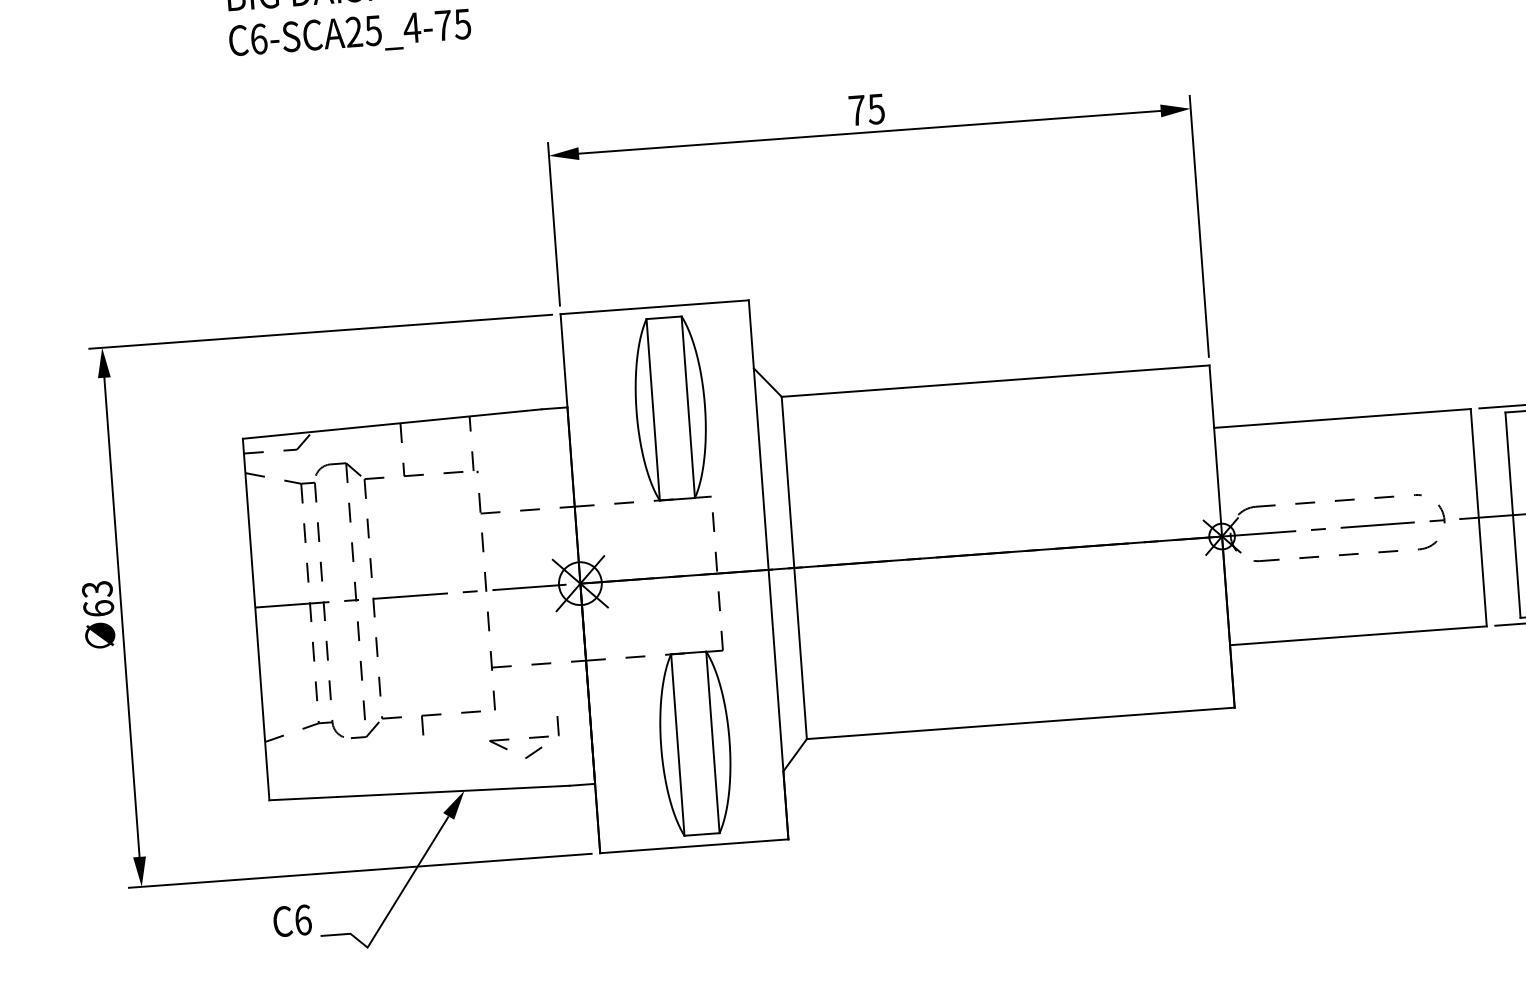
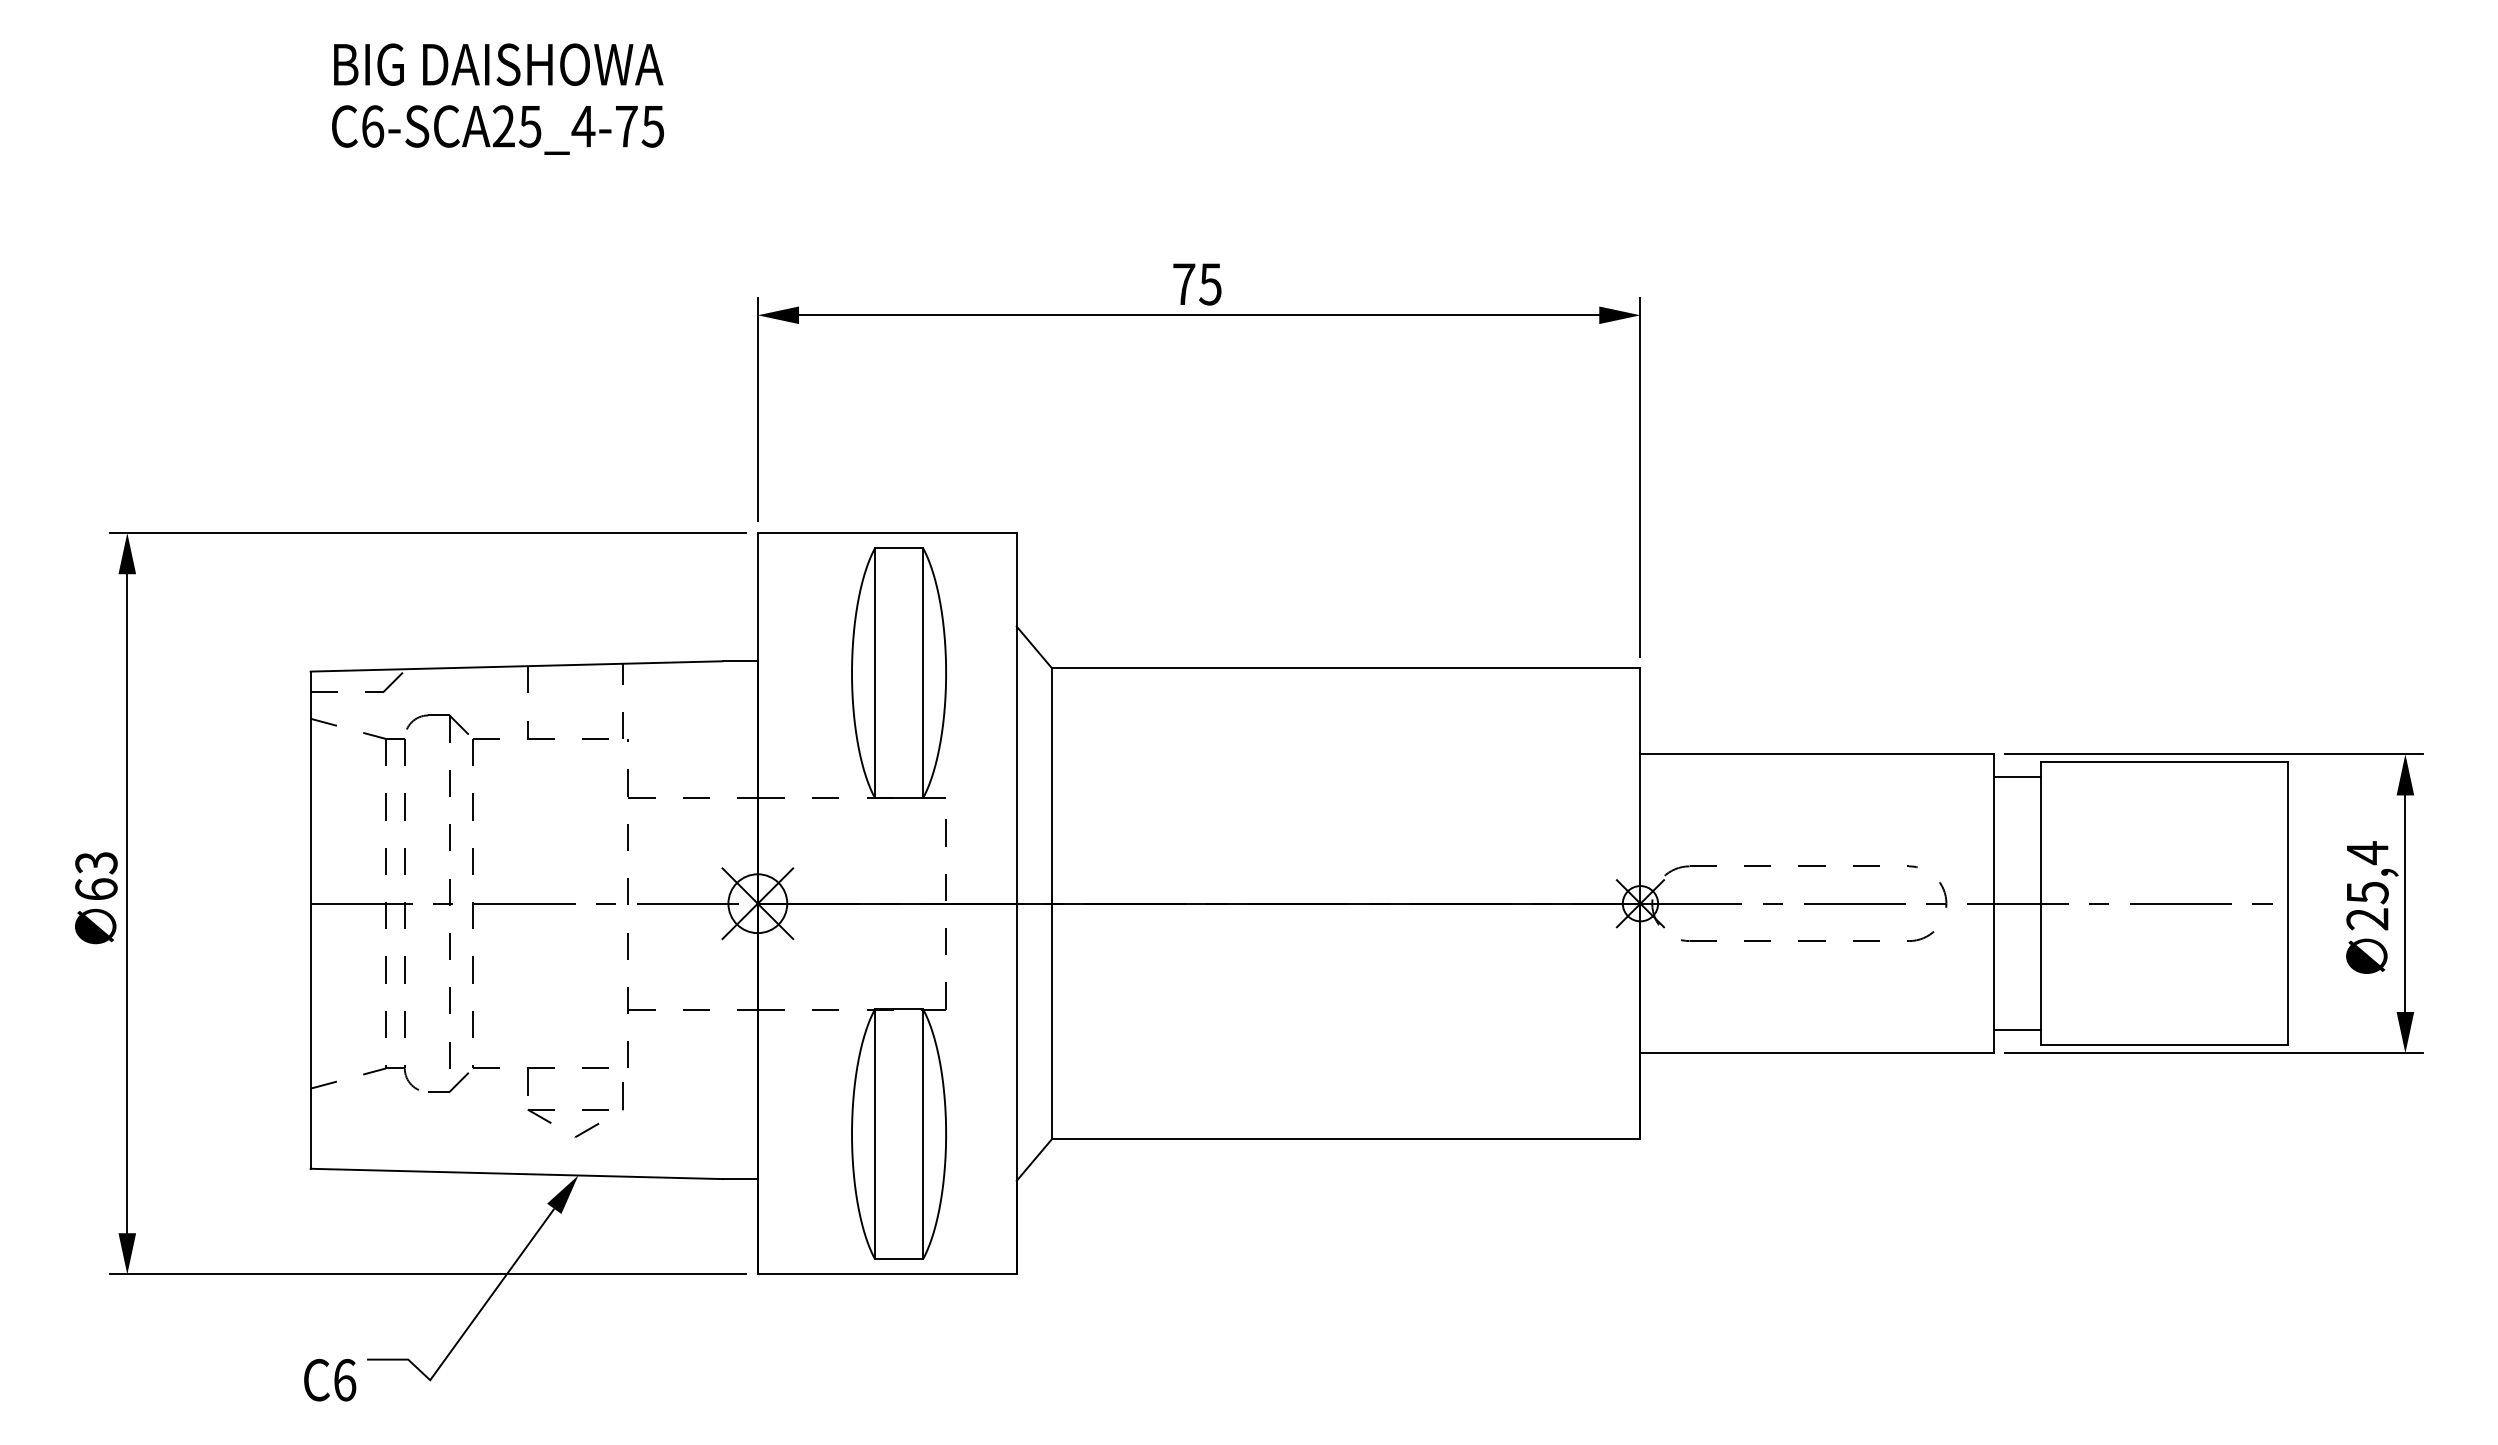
line: (1488, 424) -> (2016, 777), added
line: (1502, 608) -> (2016, 1030), added
part: (529, 737) -> (582, 1109), moved
text: (292, 921) -> (330, 1380), moved

